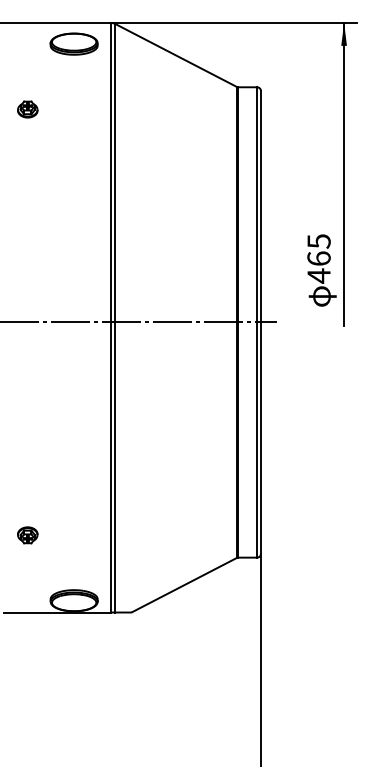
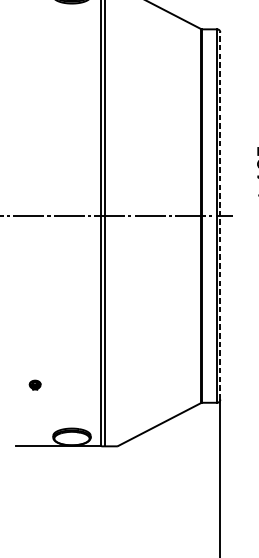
part: (27, 109) -> (34, 47), removed
line: (261, 321) -> (220, 215), solid -> dashed
part: (27, 535) -> (34, 385), size x0.7

